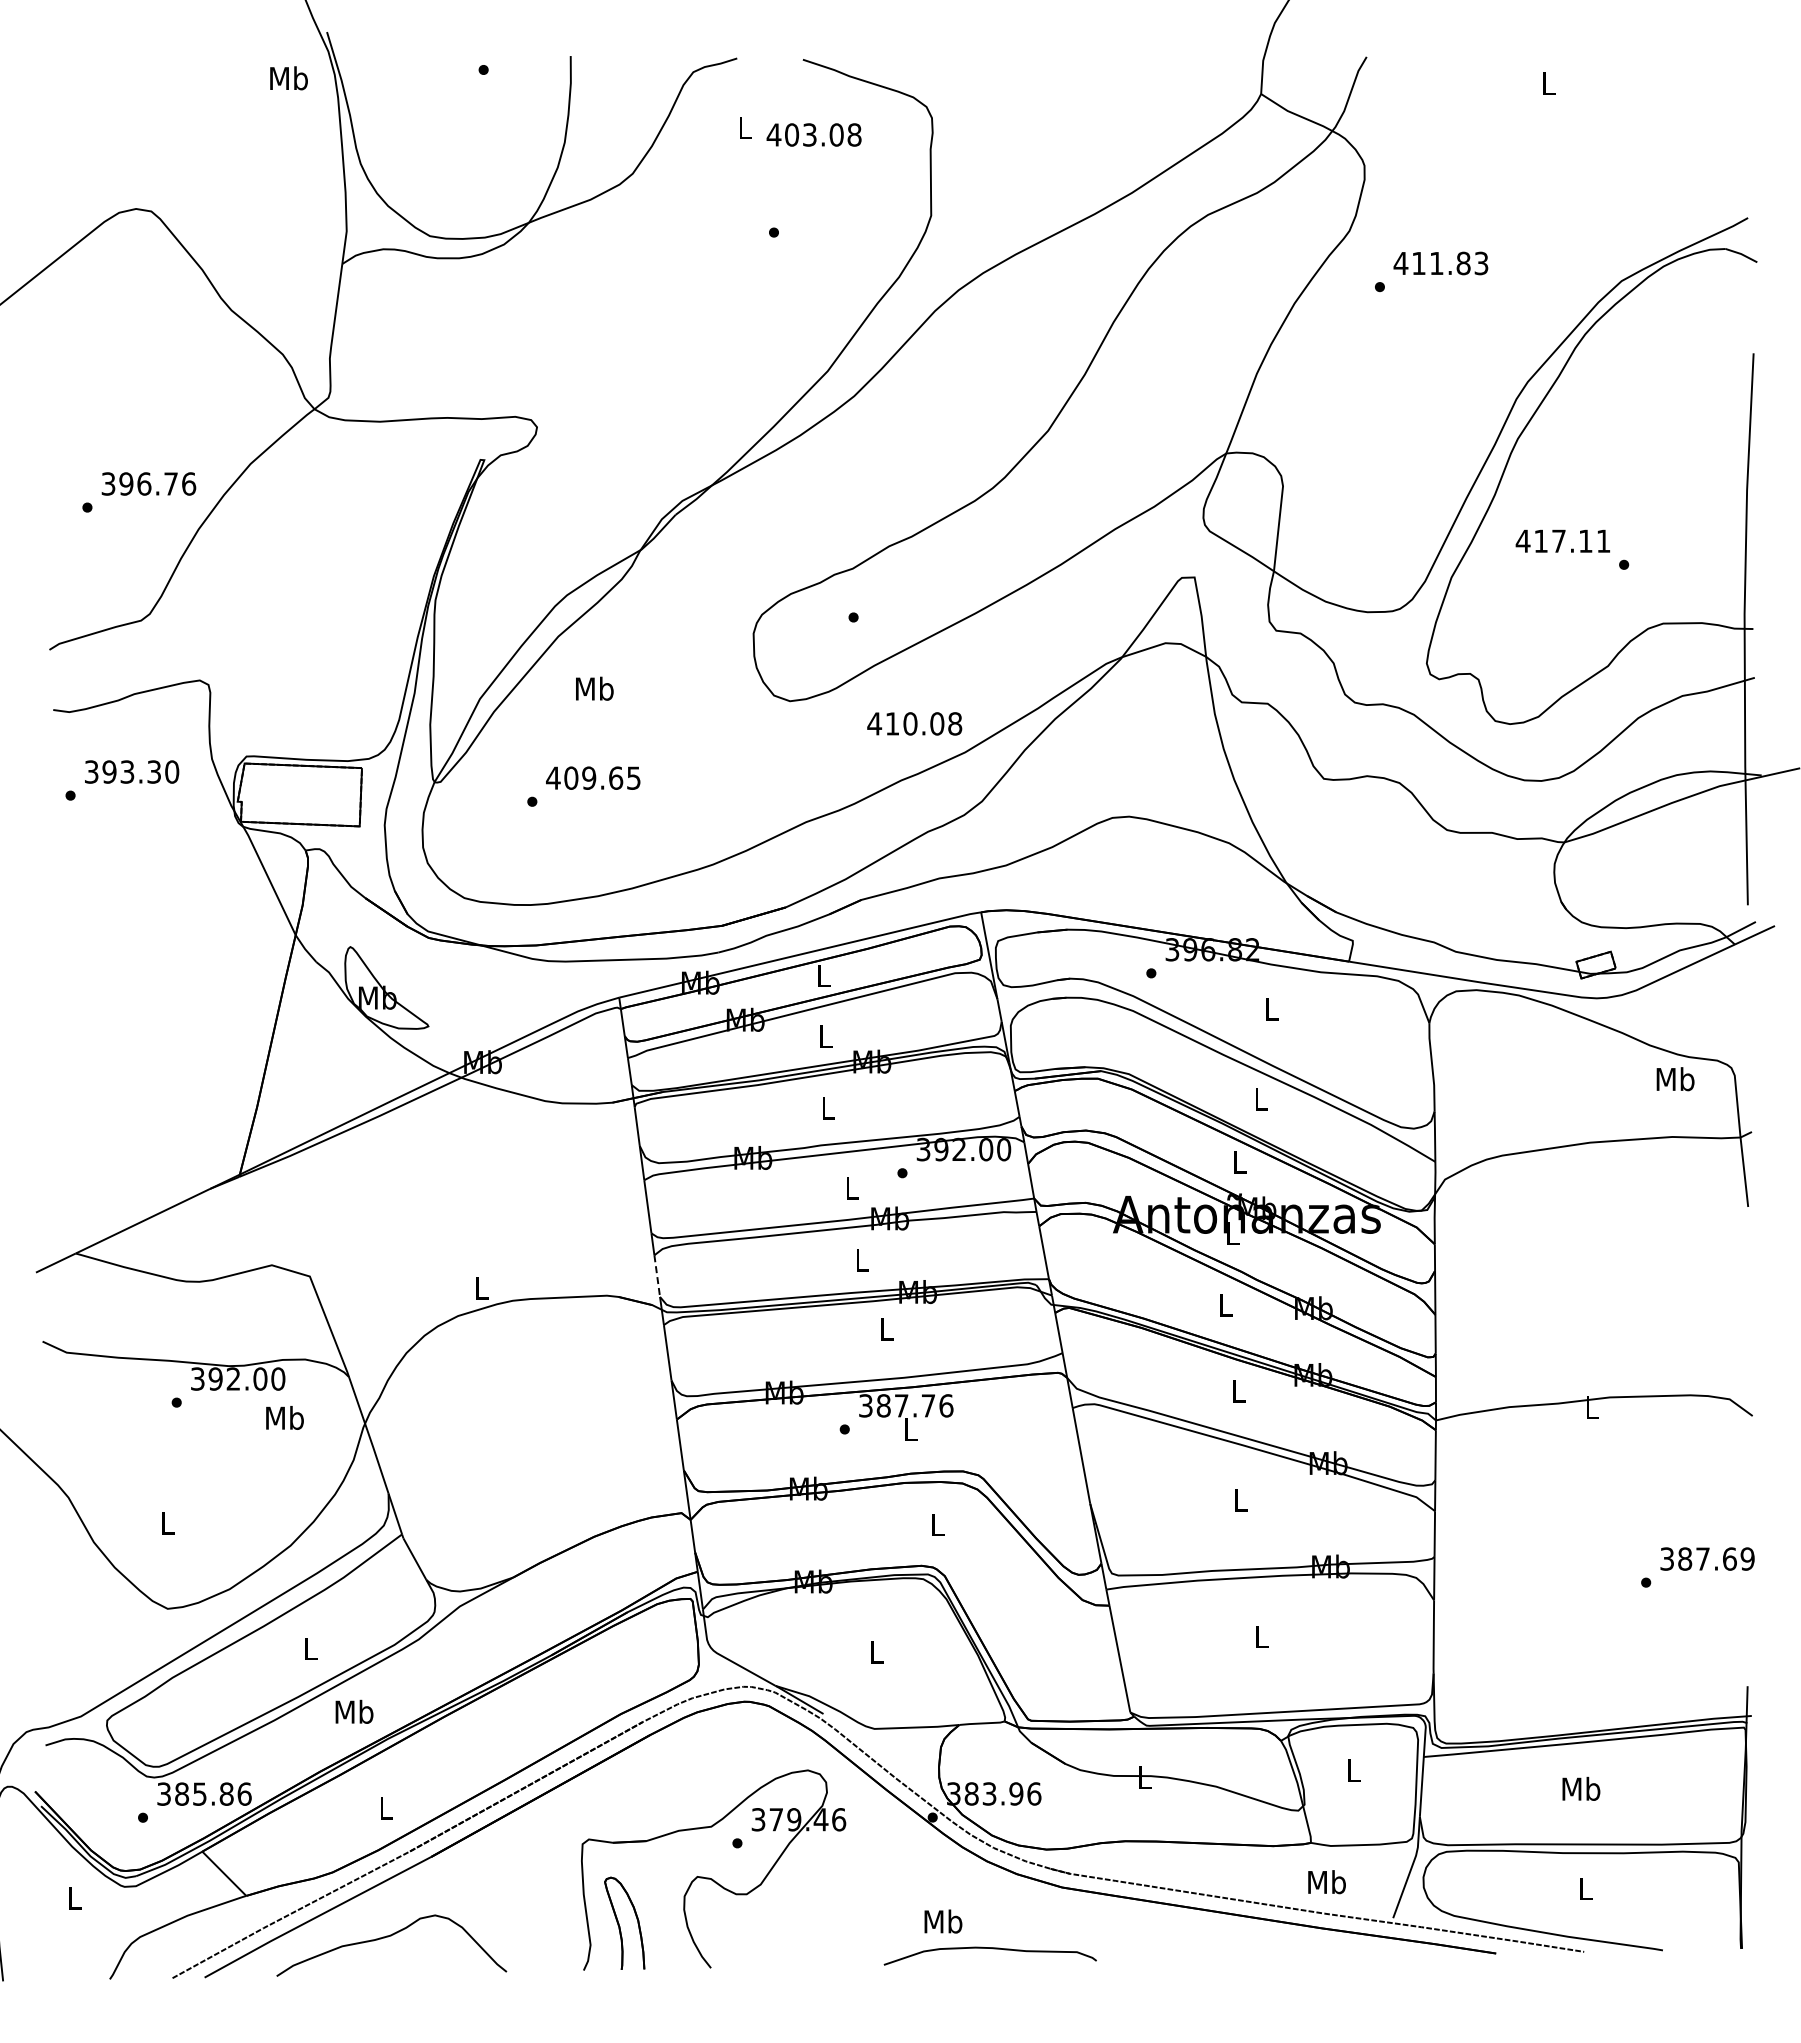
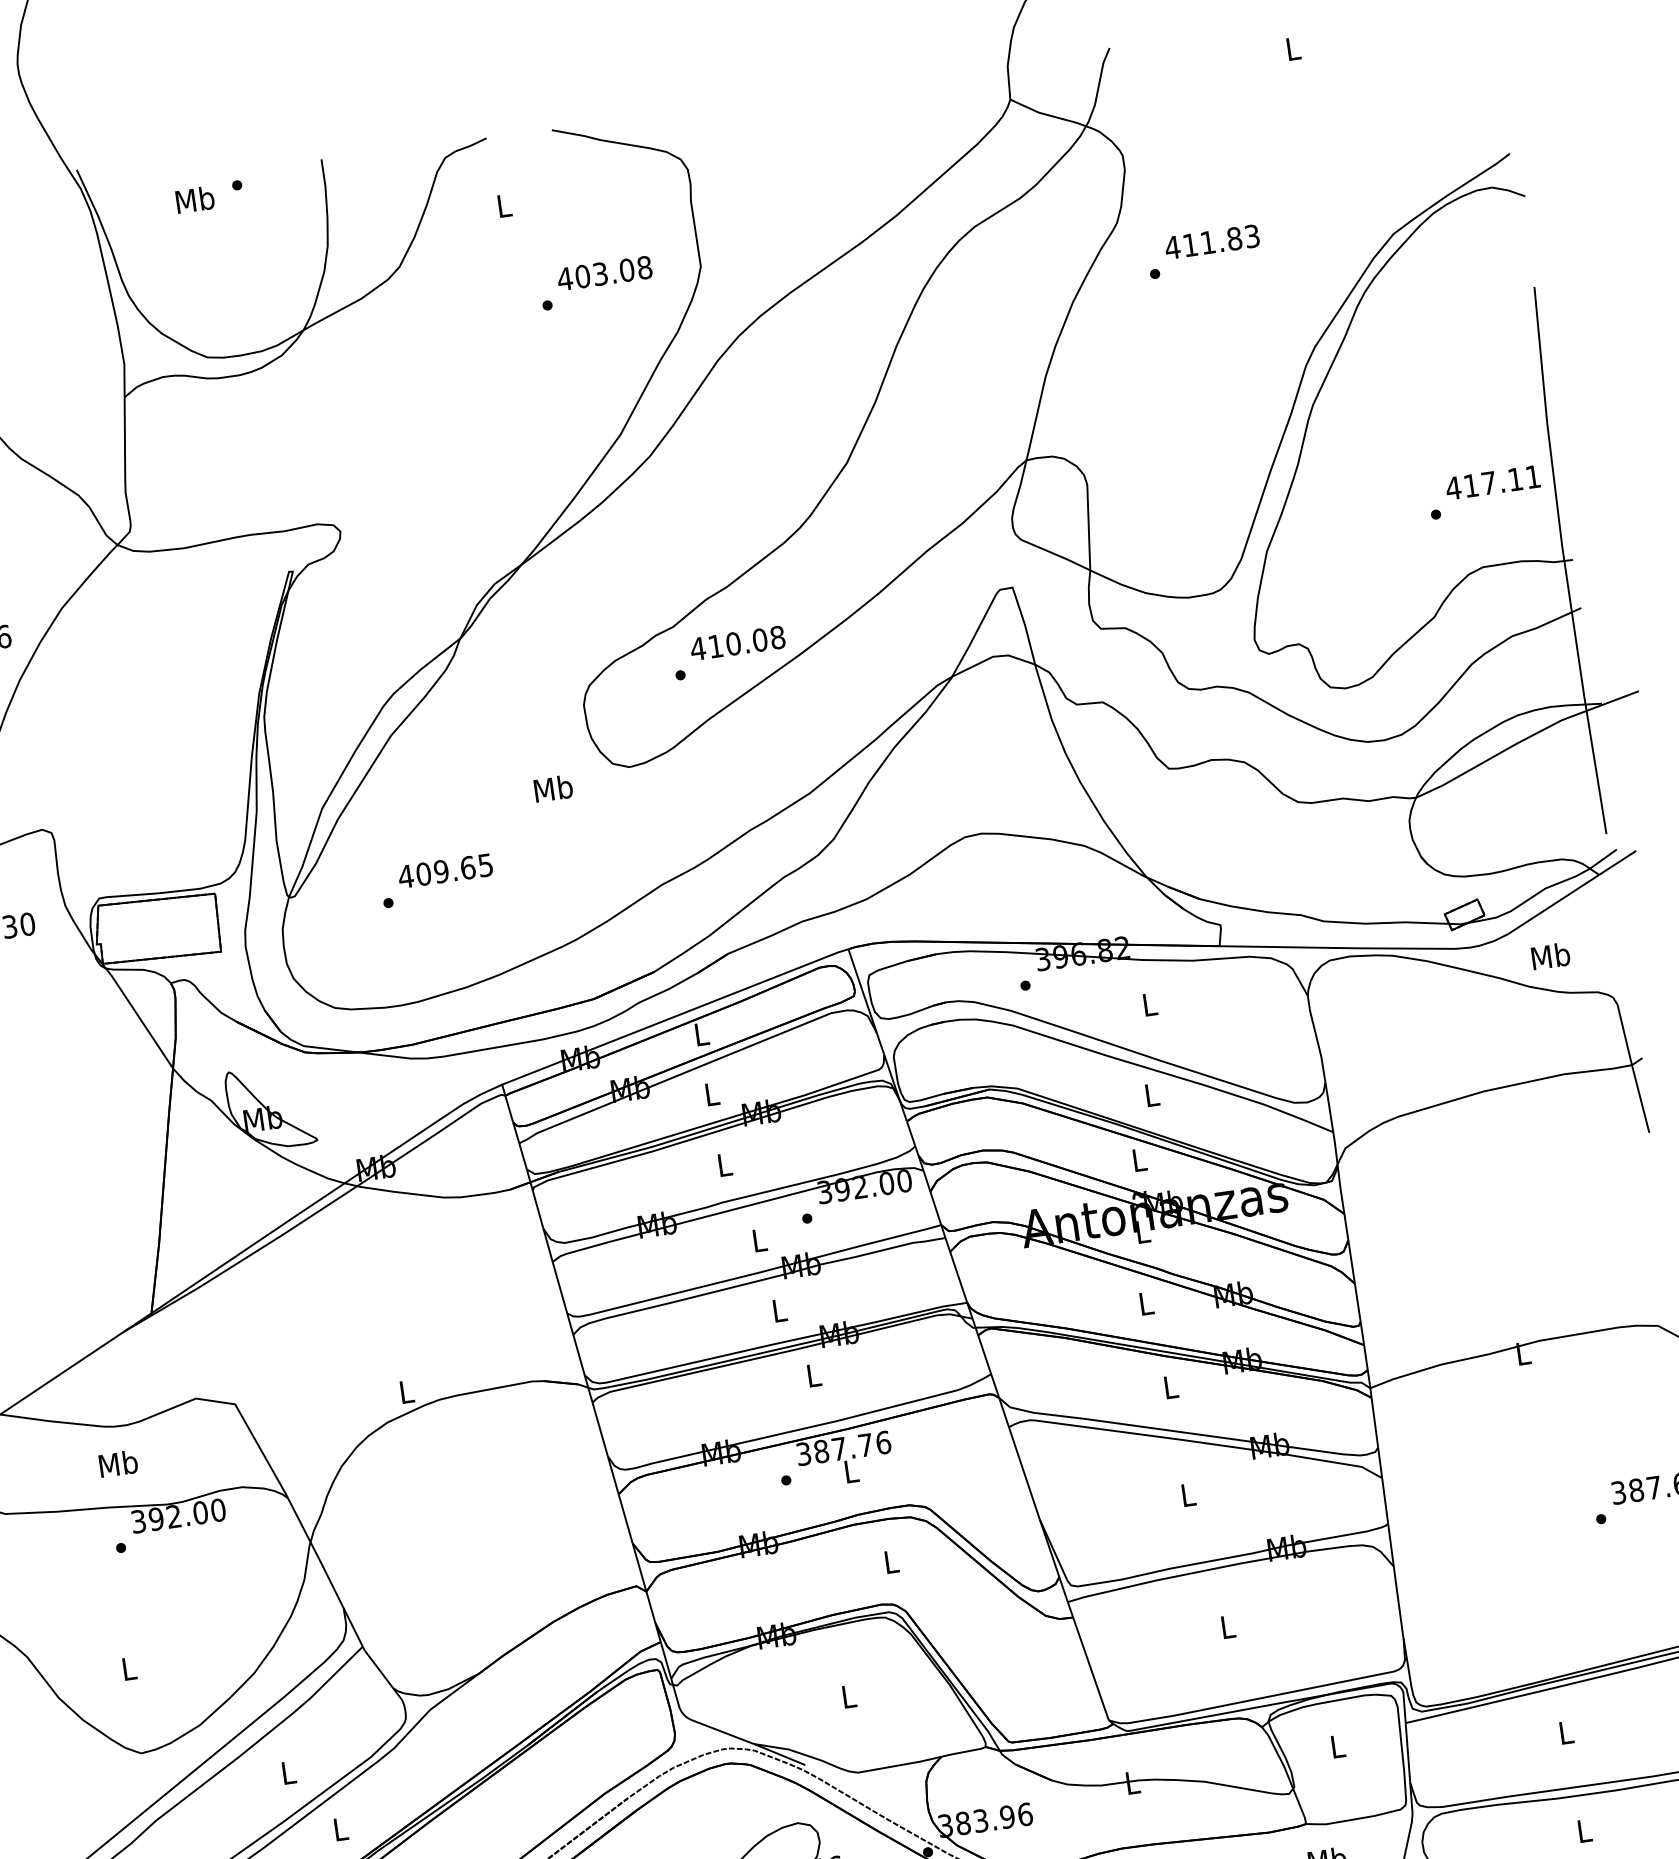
text: (288, 78) -> (194, 200), moved
text: (813, 134) -> (604, 273), moved
text: (1562, 540) -> (1492, 481), moved
text: (594, 688) -> (553, 788), moved
text: (914, 723) -> (737, 642), moved
text: (1675, 1079) -> (1550, 956), moved
line: (657, 1276) -> (579, 1355), dashed -> solid
text: (284, 1417) -> (117, 1463), moved
text: (354, 1711) -> (340, 1828), Mb -> L
text: (1581, 1788) -> (1566, 1732), Mb -> L

